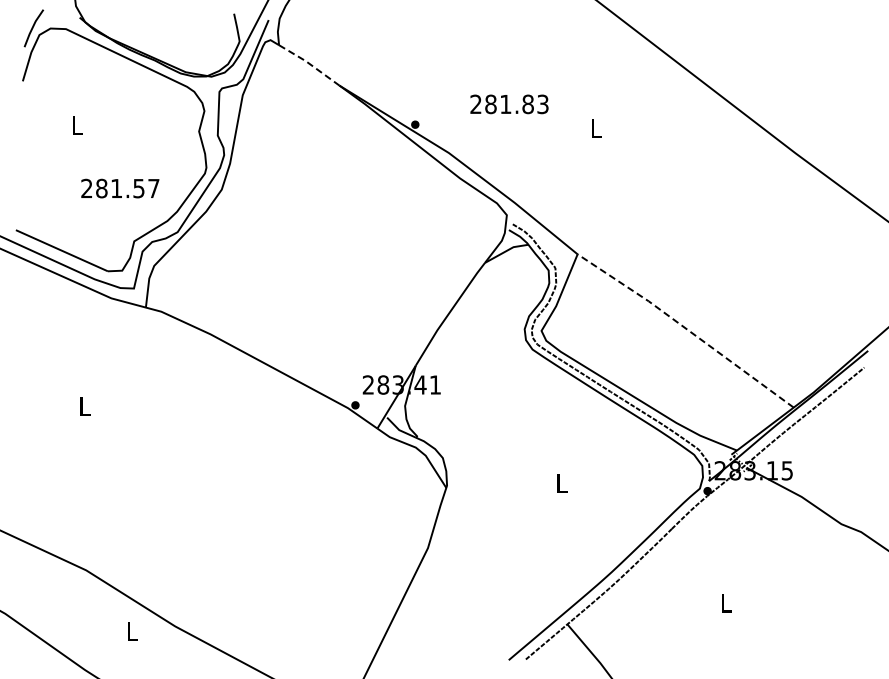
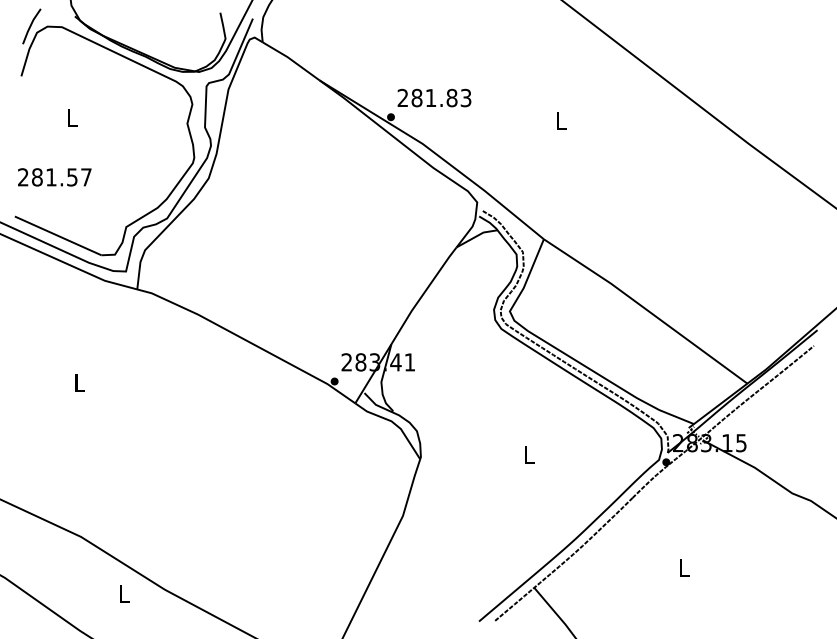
line: (310, 64) -> (292, 60), dashed -> solid
text: (509, 104) -> (434, 98), moved
text: (120, 188) -> (54, 177), moved
line: (685, 328) -> (645, 309), dashed -> solid

